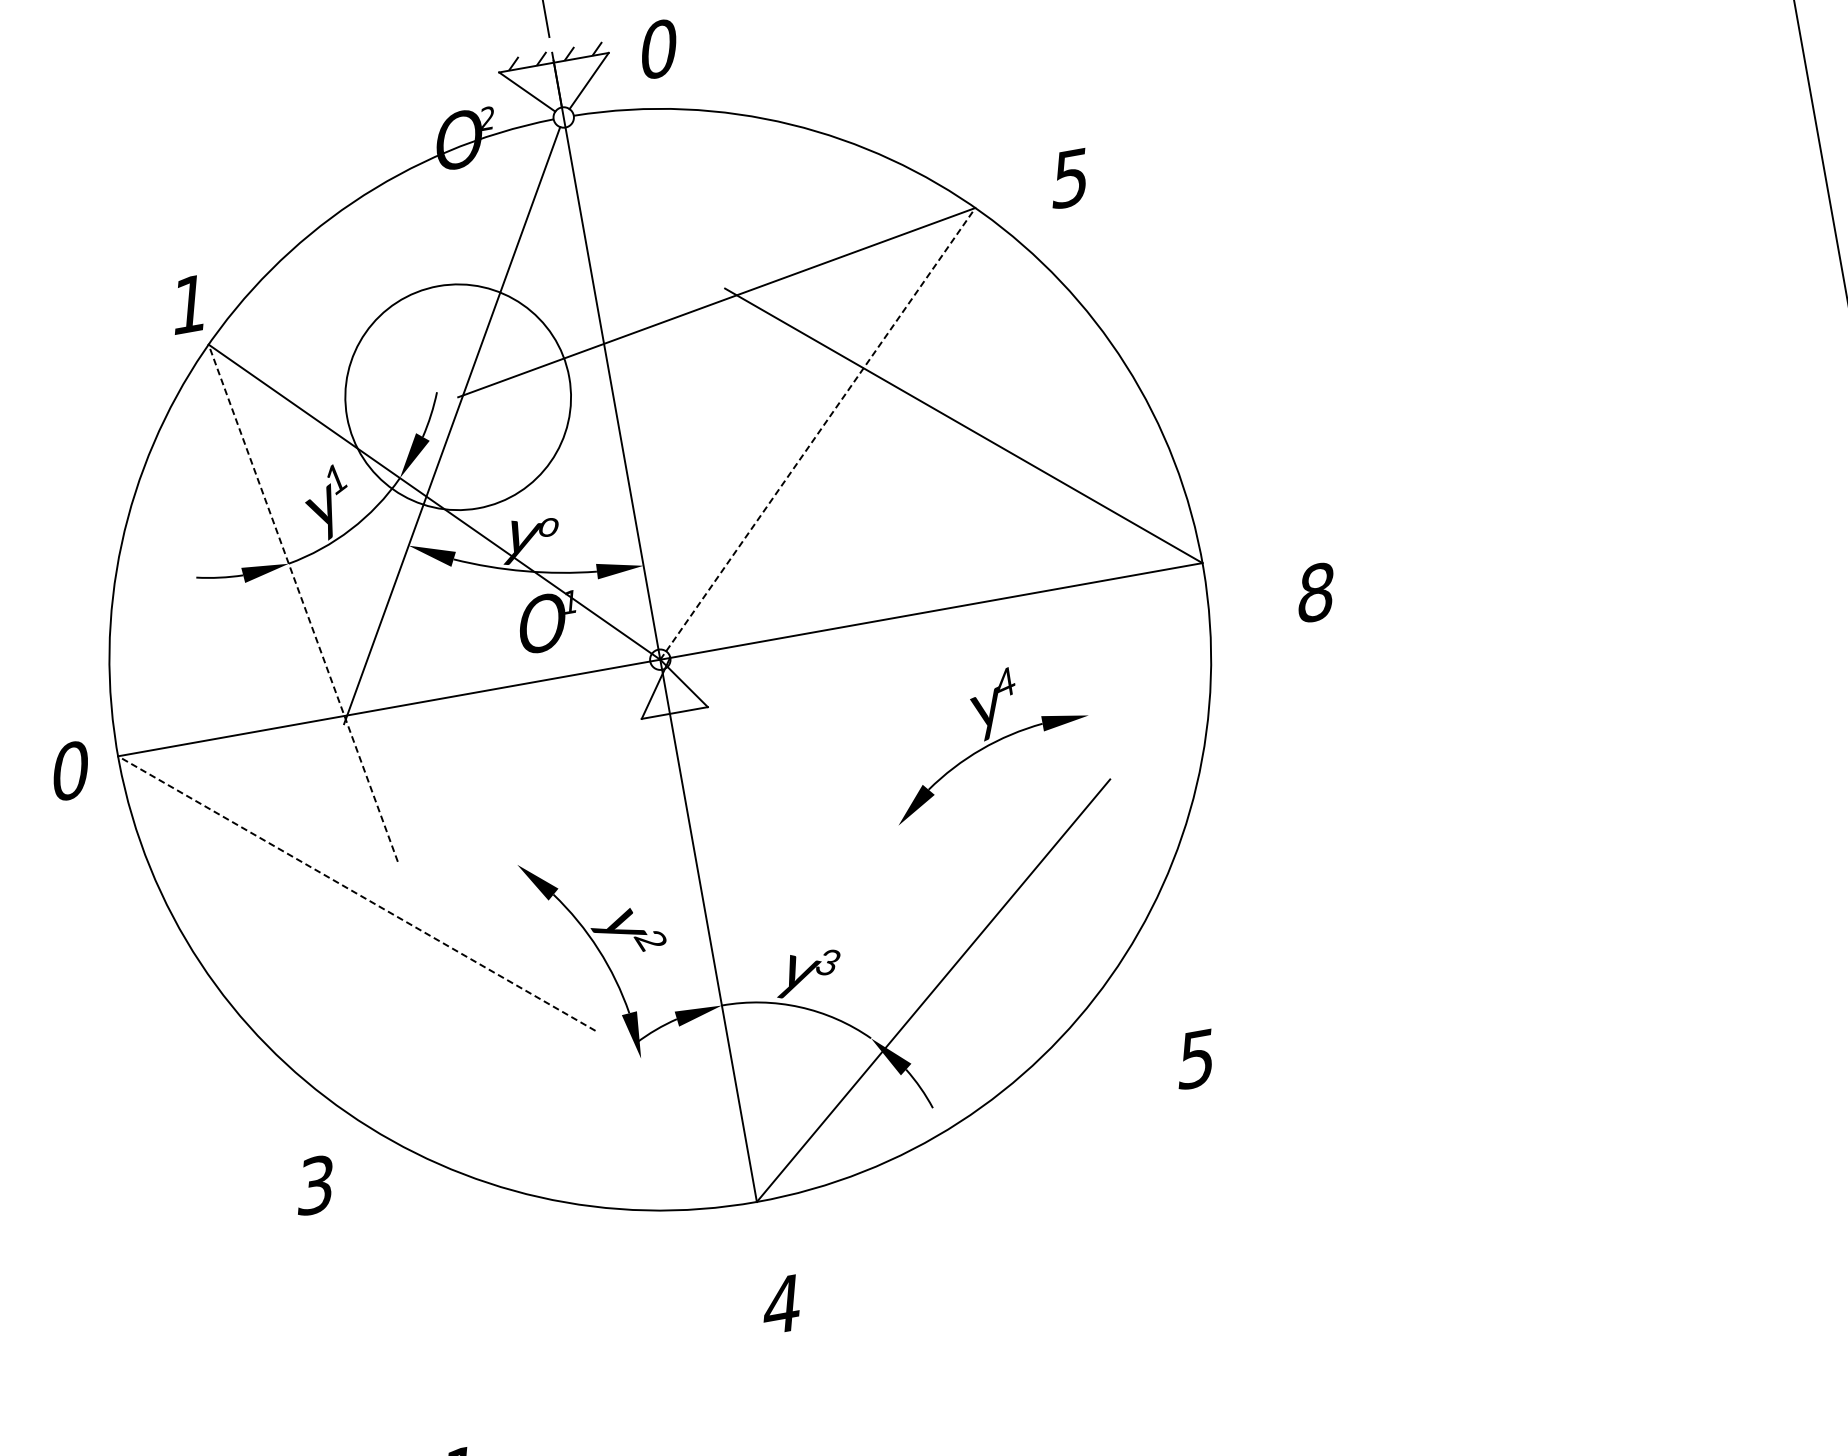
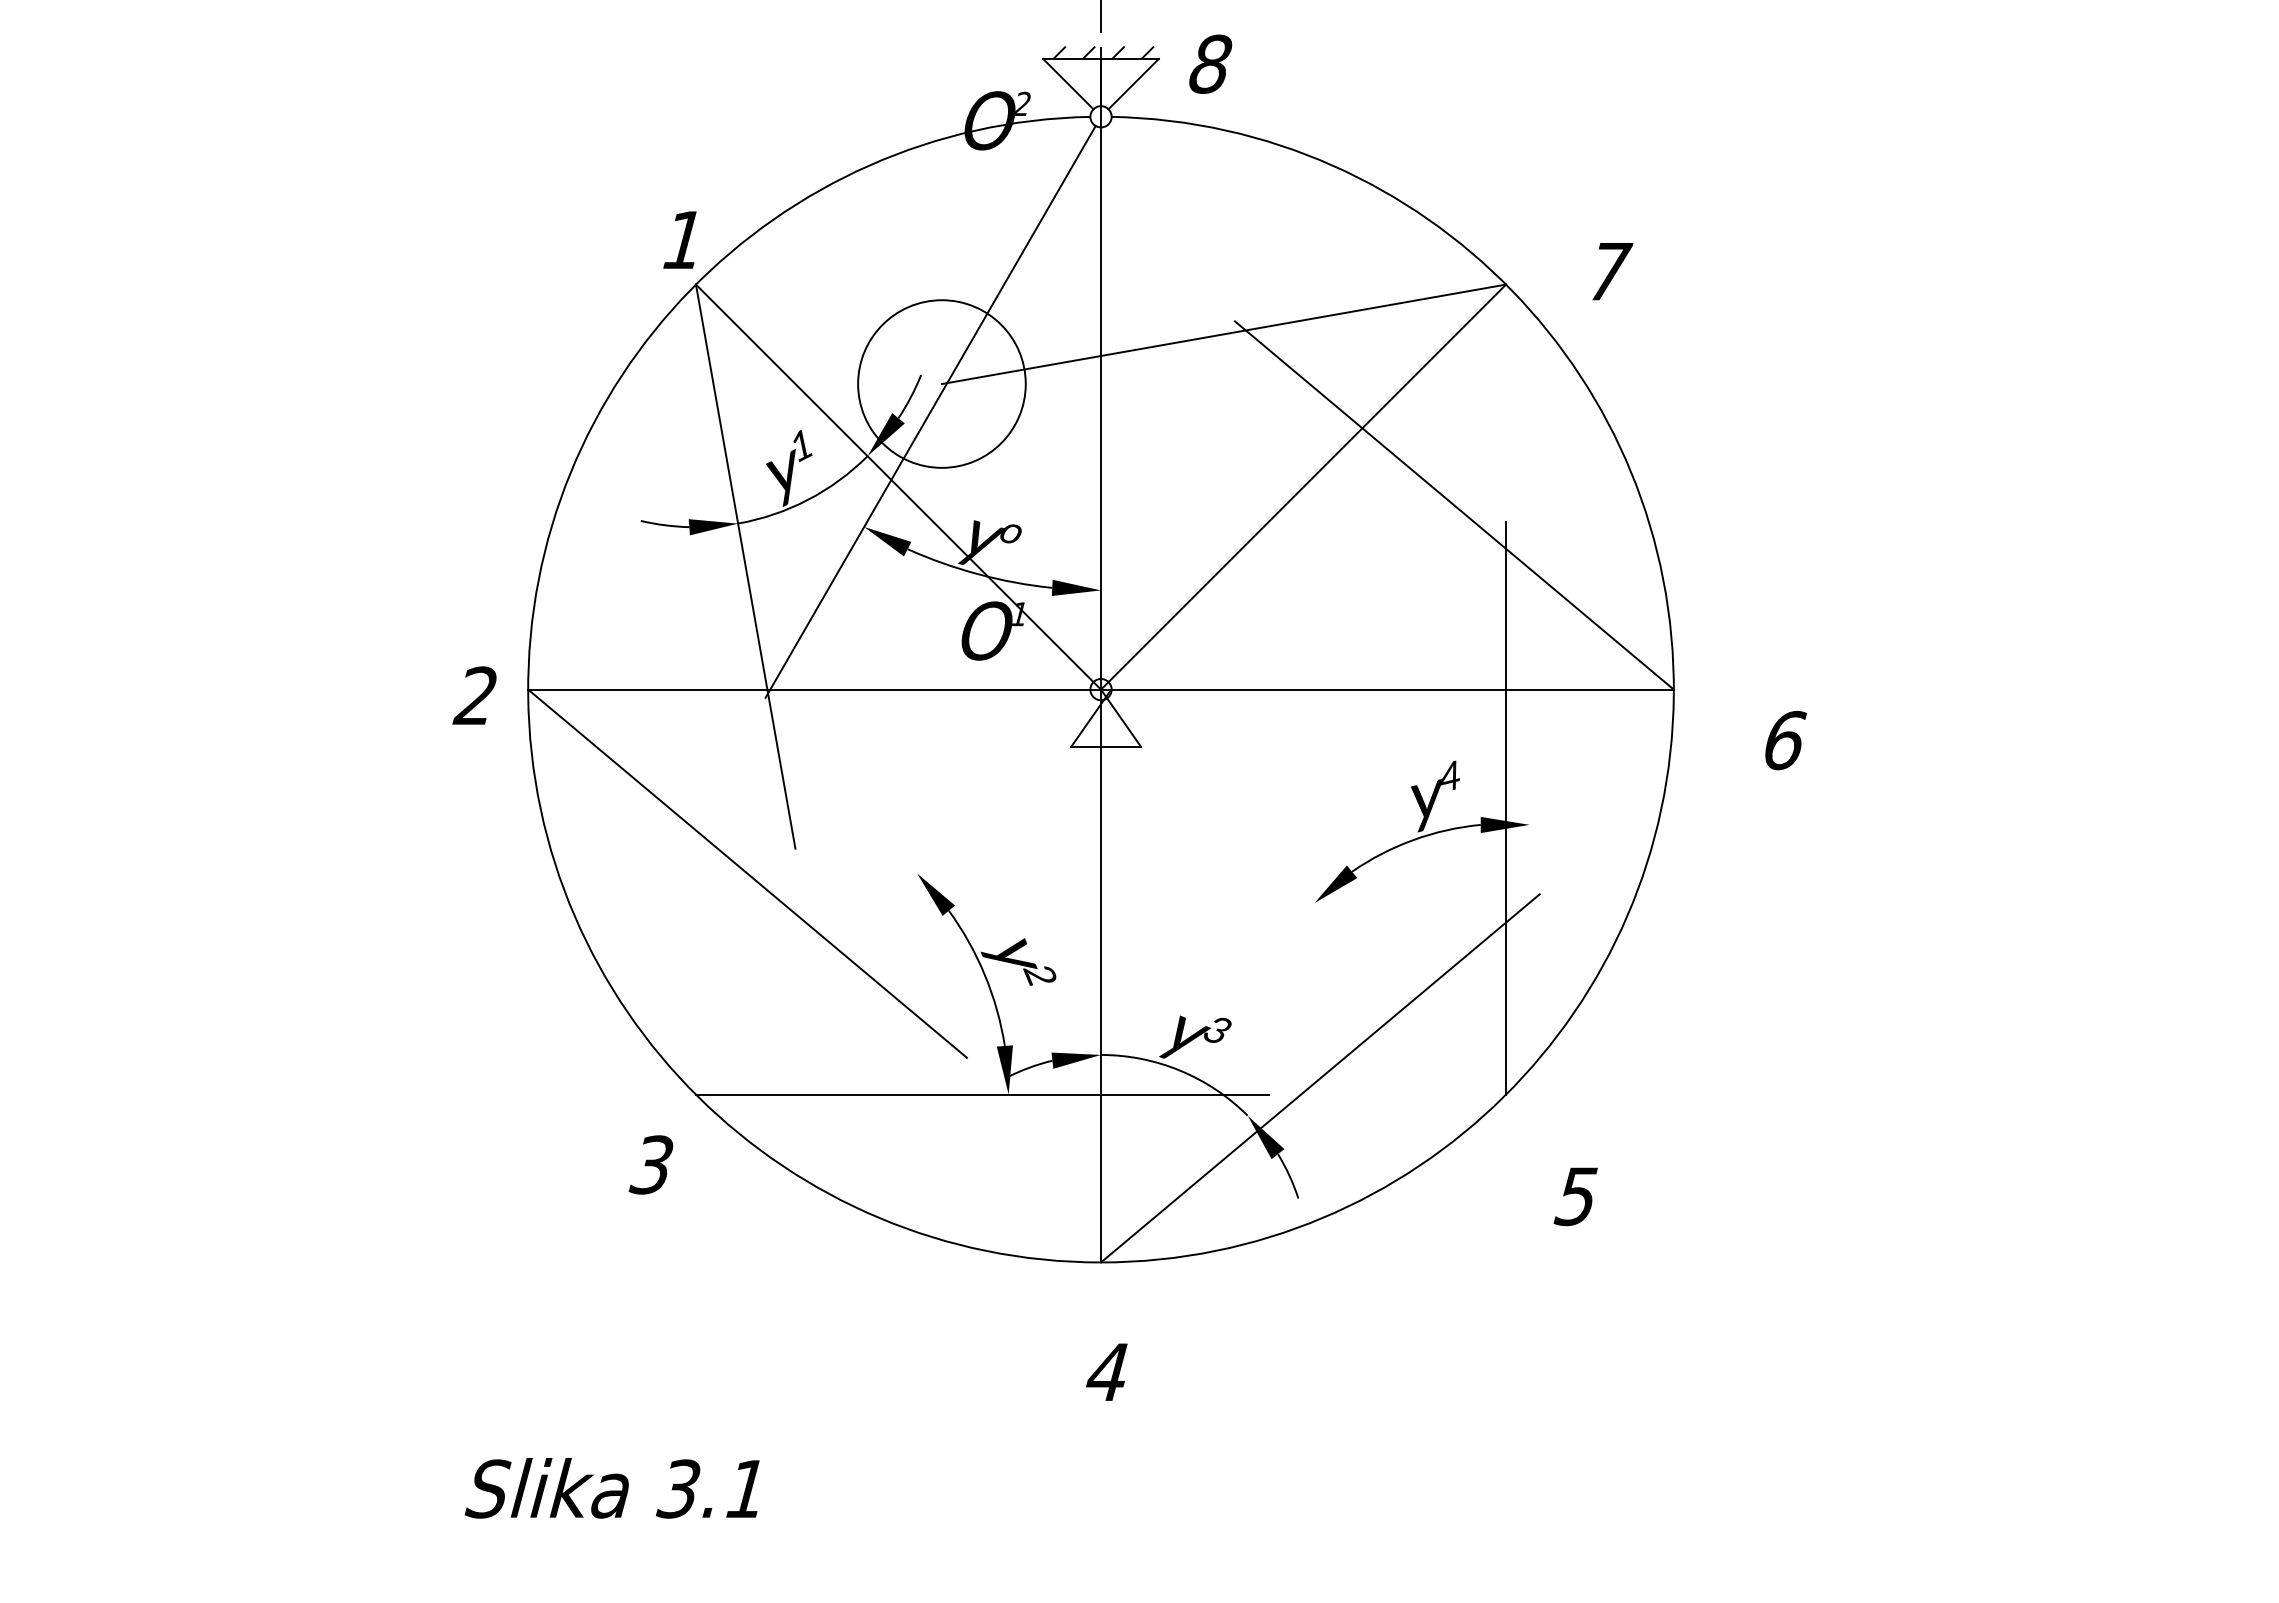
text: (658, 49) -> (1210, 64), 0 -> 8
text: (1071, 179) -> (1609, 272), 5 -> 7
circle: (457, 396) -> (941, 383), size x0.71
line: (817, 433) -> (1303, 486), dashed -> solid
text: (1315, 592) -> (1784, 740), 8 -> 6
line: (303, 603) -> (745, 566), dashed -> solid
line: (1064, 702) -> (1506, 807), added
text: (68, 770) -> (474, 695), 0 -> 2
line: (356, 893) -> (747, 873), dashed -> solid
line: (615, 1063) -> (981, 1094), added

